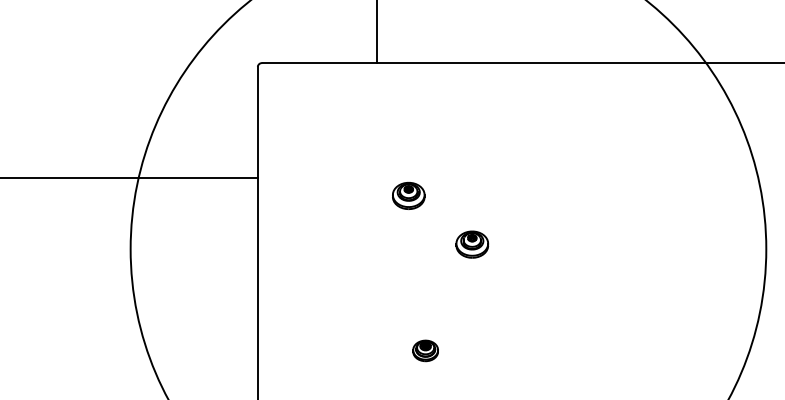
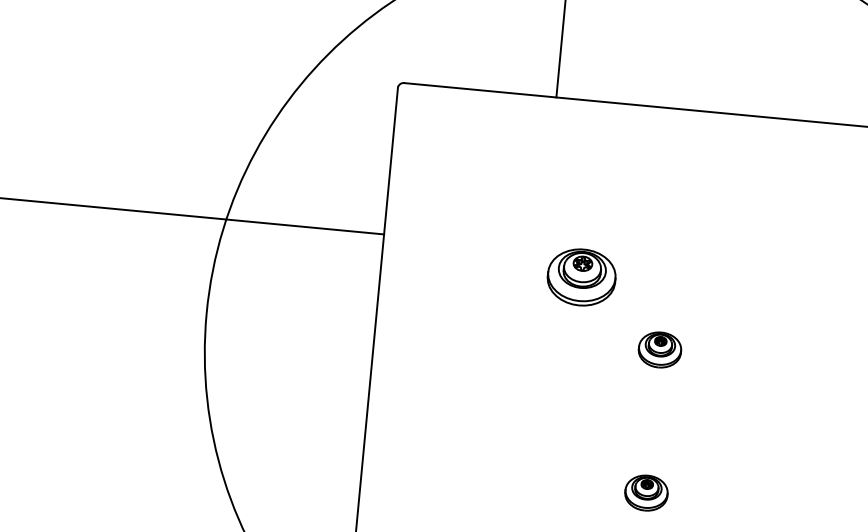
part: (408, 195) -> (581, 276), size x1.6
part: (425, 350) -> (584, 484), removed
part: (472, 352) -> (646, 492), added

